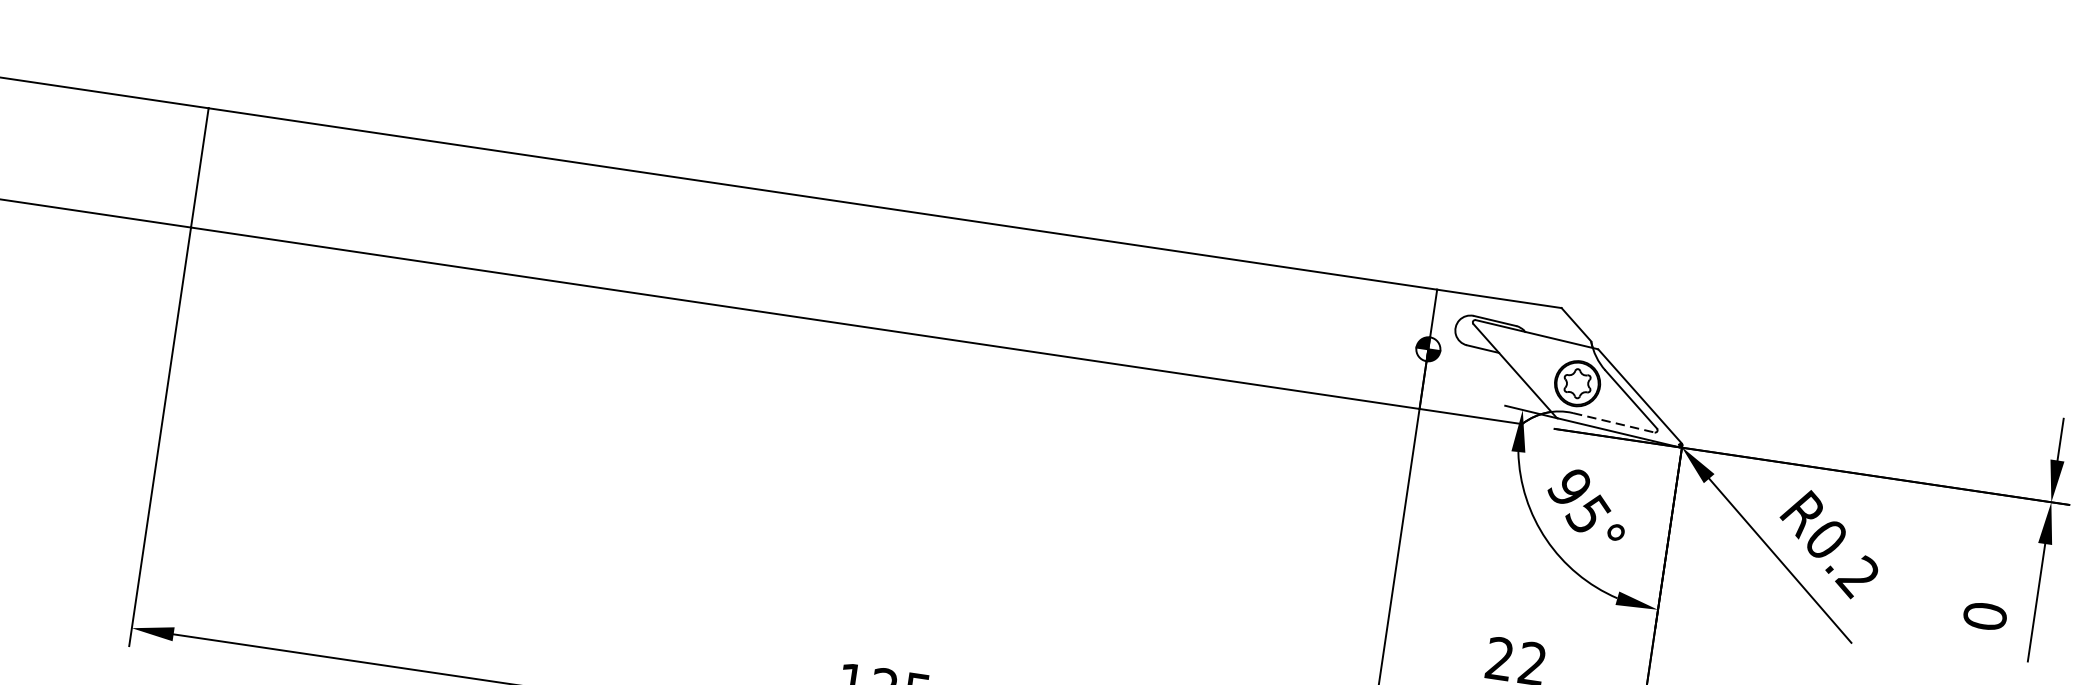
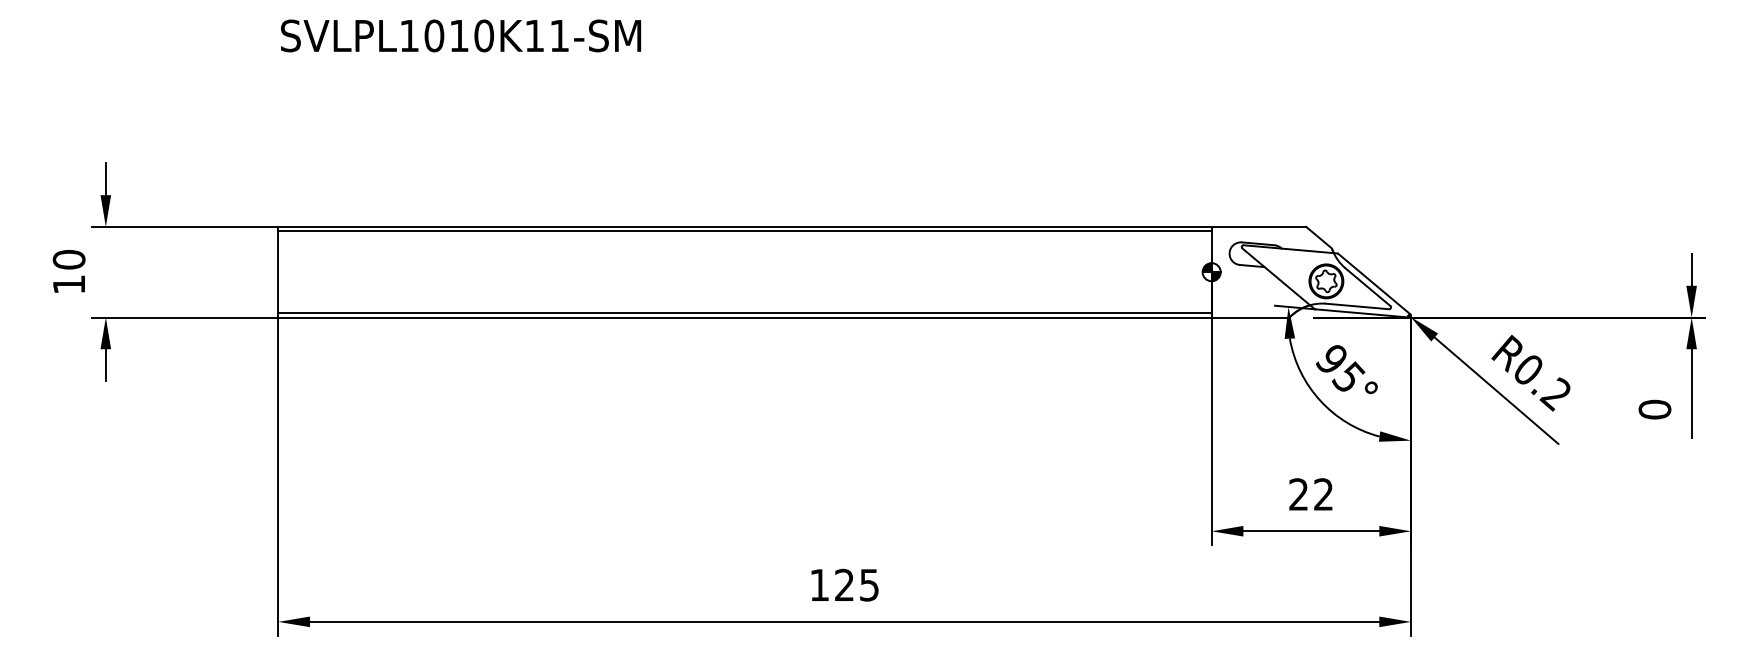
line: (821, 204) -> (744, 231), added
line: (805, 311) -> (744, 312), added
line: (1613, 422) -> (1357, 306), dashed -> solid

